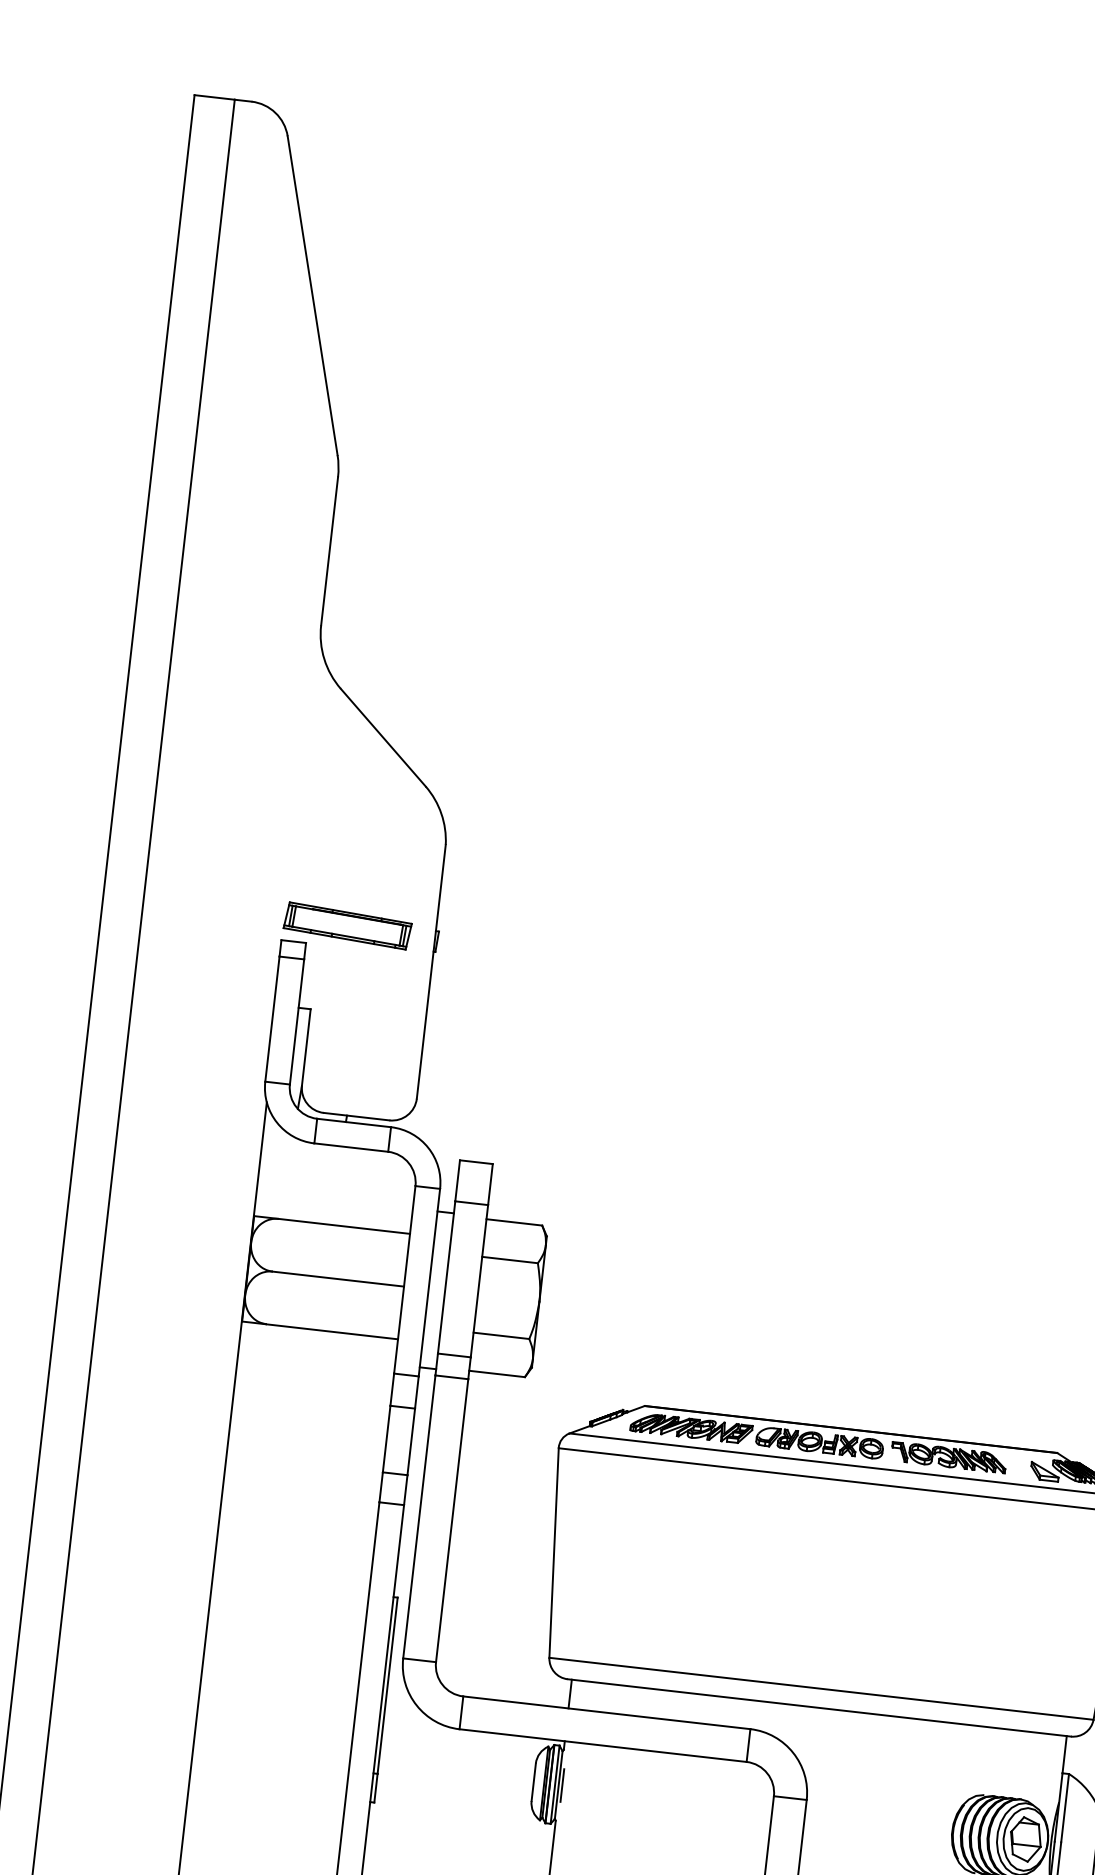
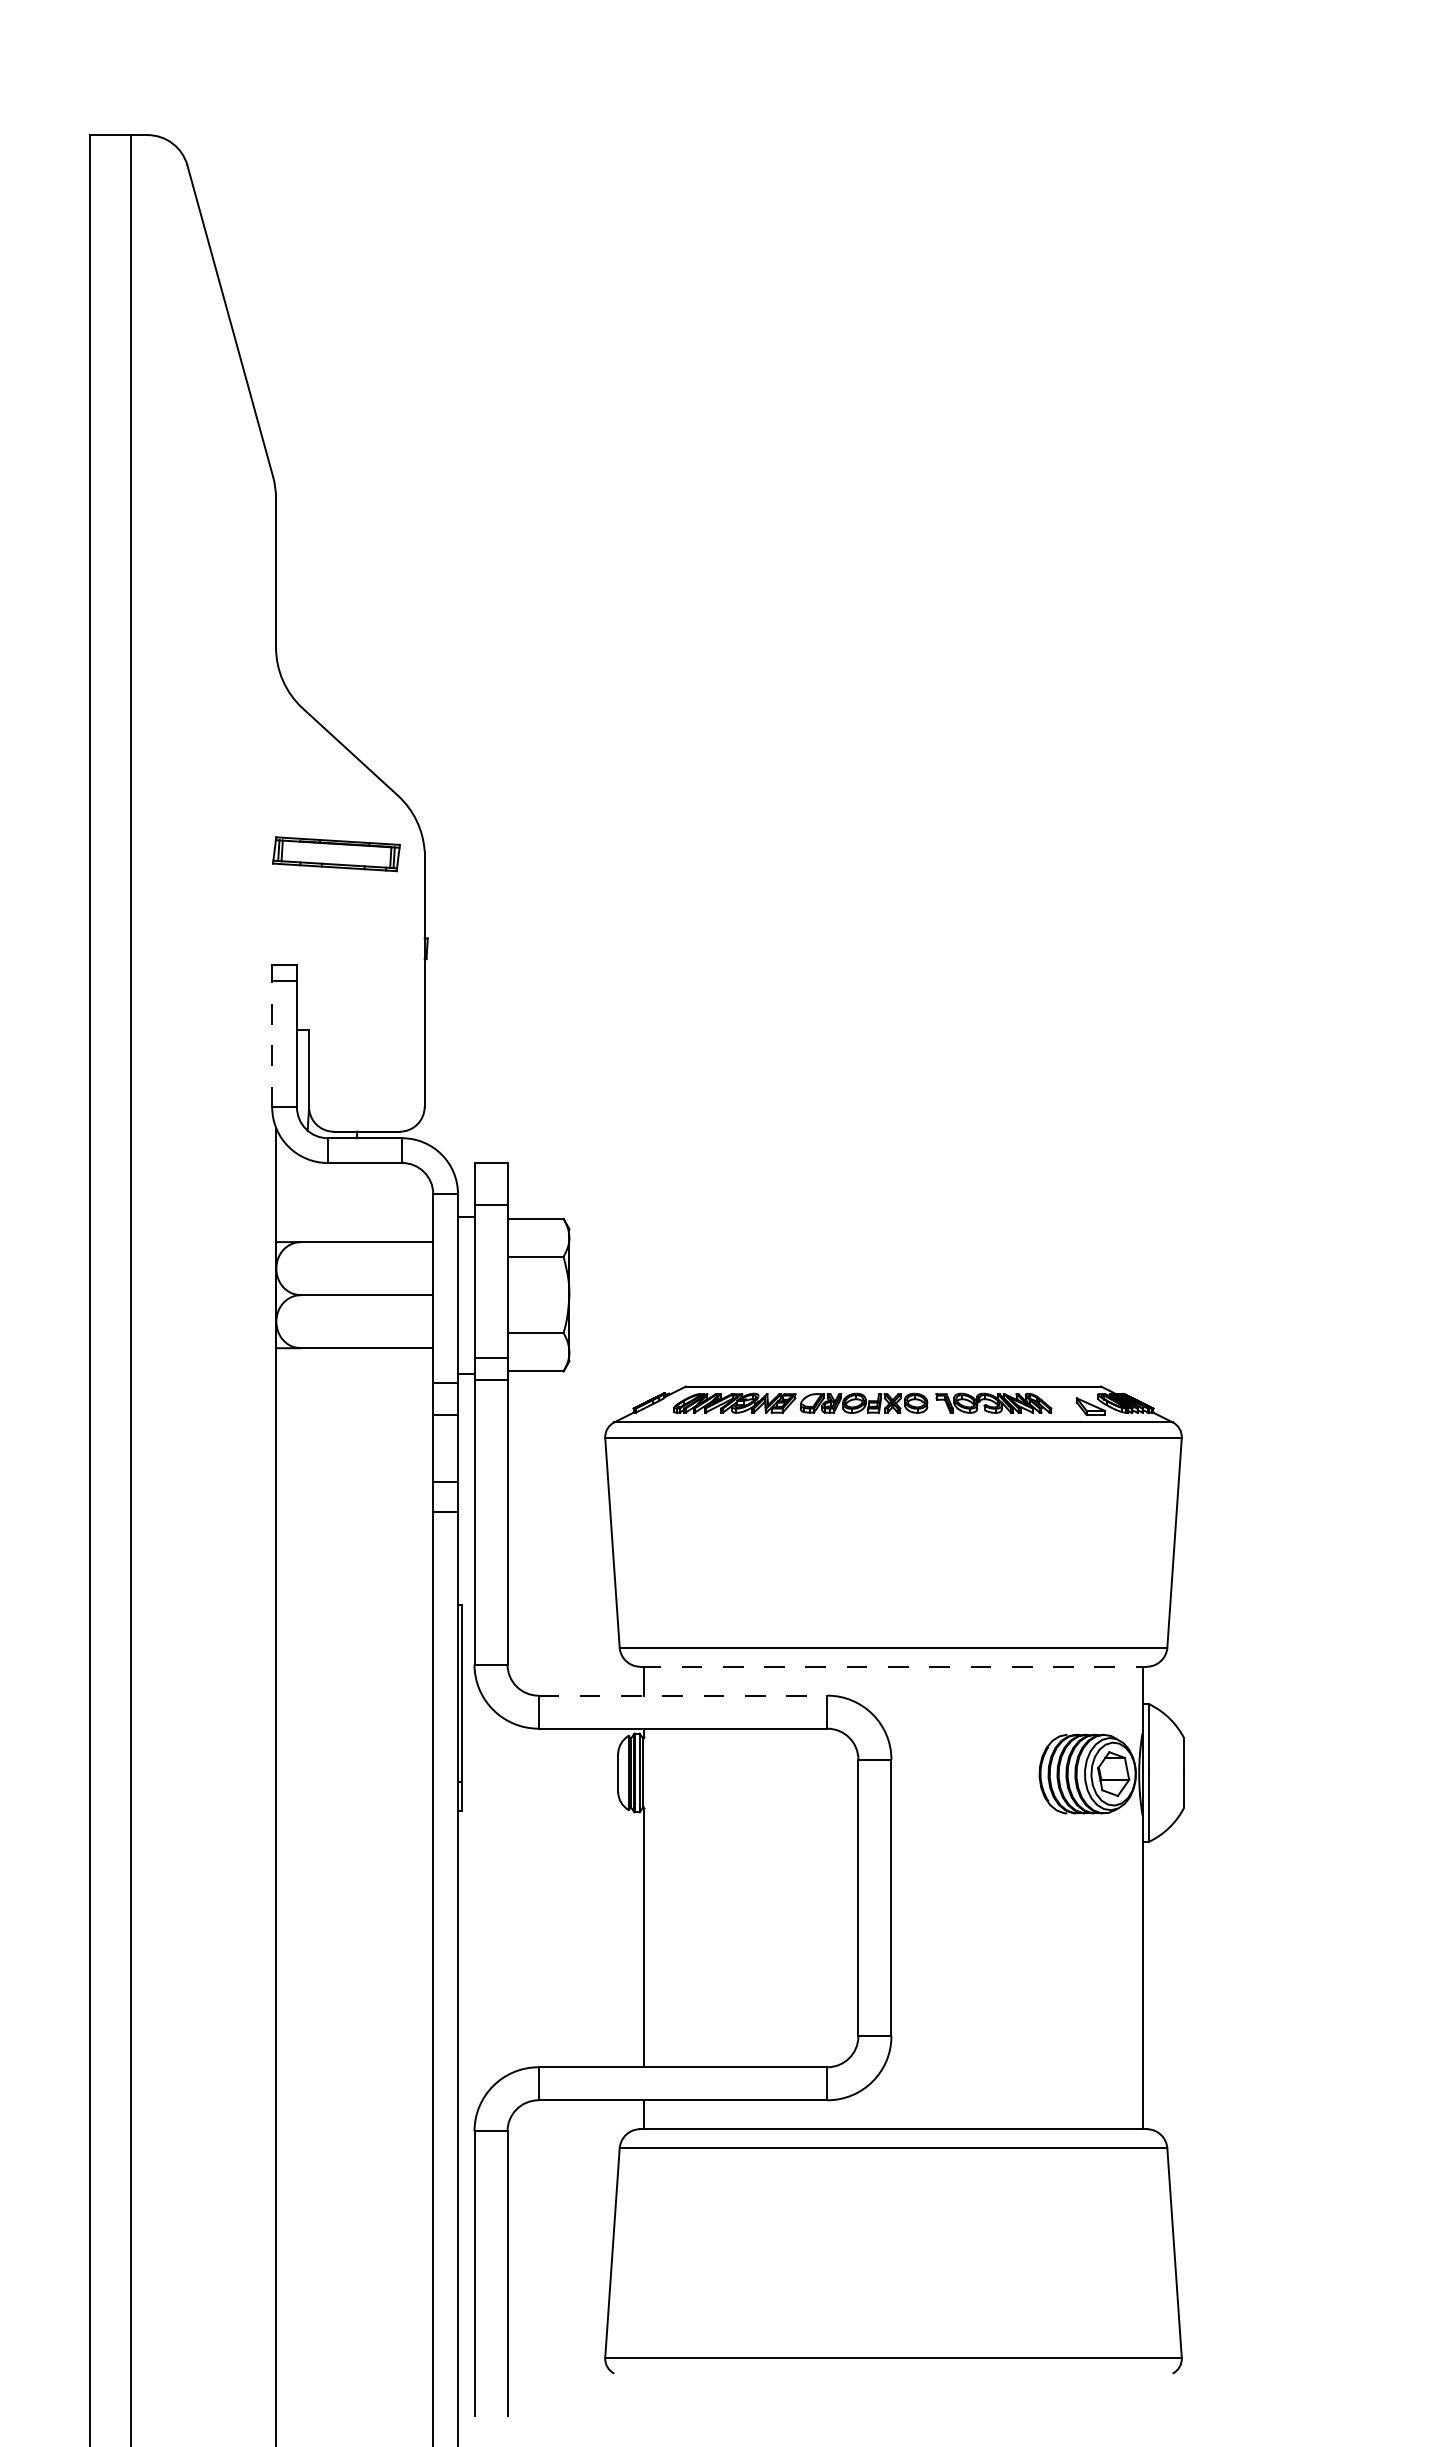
part: (347, 926) -> (336, 854), moved
line: (272, 1019) -> (272, 1044), solid -> dashed
line: (820, 1707) -> (894, 1666), solid -> dashed
line: (607, 1712) -> (683, 1695), solid -> dashed
line: (562, 1785) -> (647, 1772), removed

